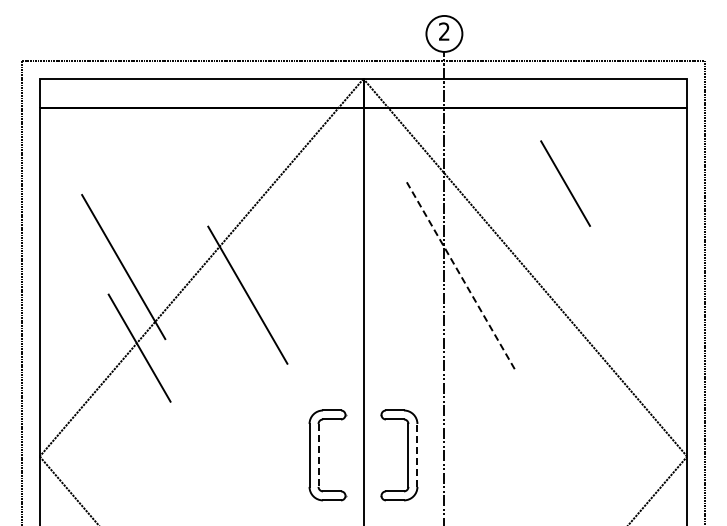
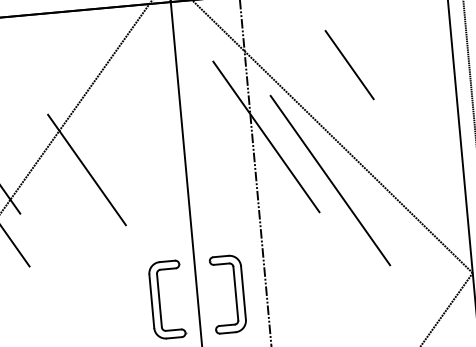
line: (565, 183) -> (349, 64), moved
line: (460, 275) -> (266, 136), dashed -> solid
line: (530, 333) -> (330, 180), added
line: (417, 454) -> (243, 292), dashed -> solid
line: (318, 455) -> (159, 300), dashed -> solid

